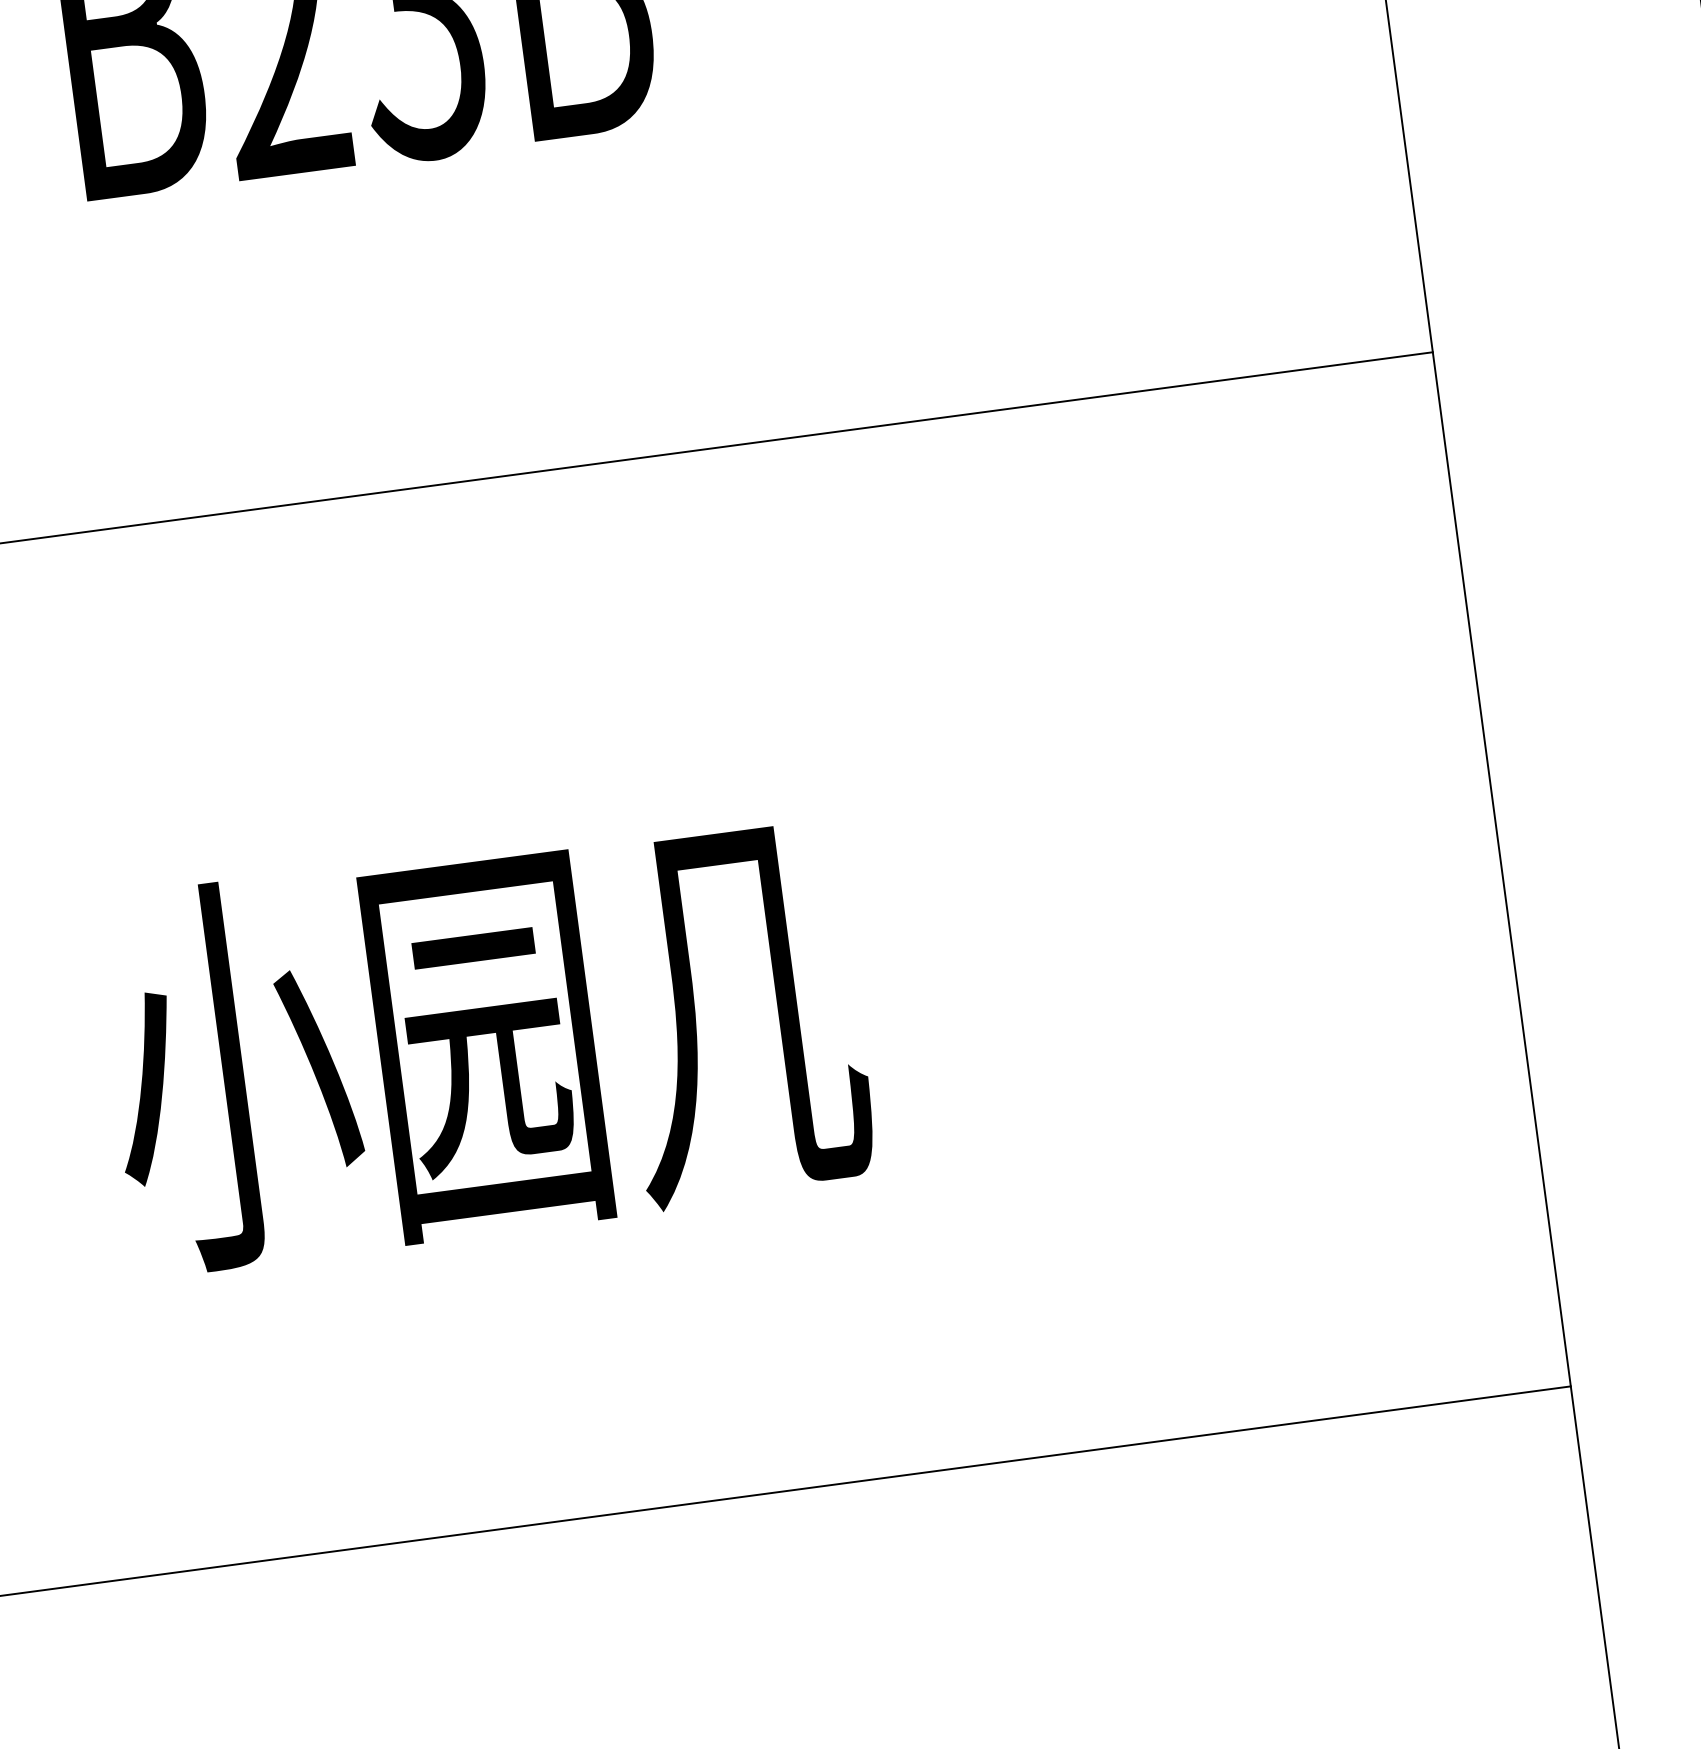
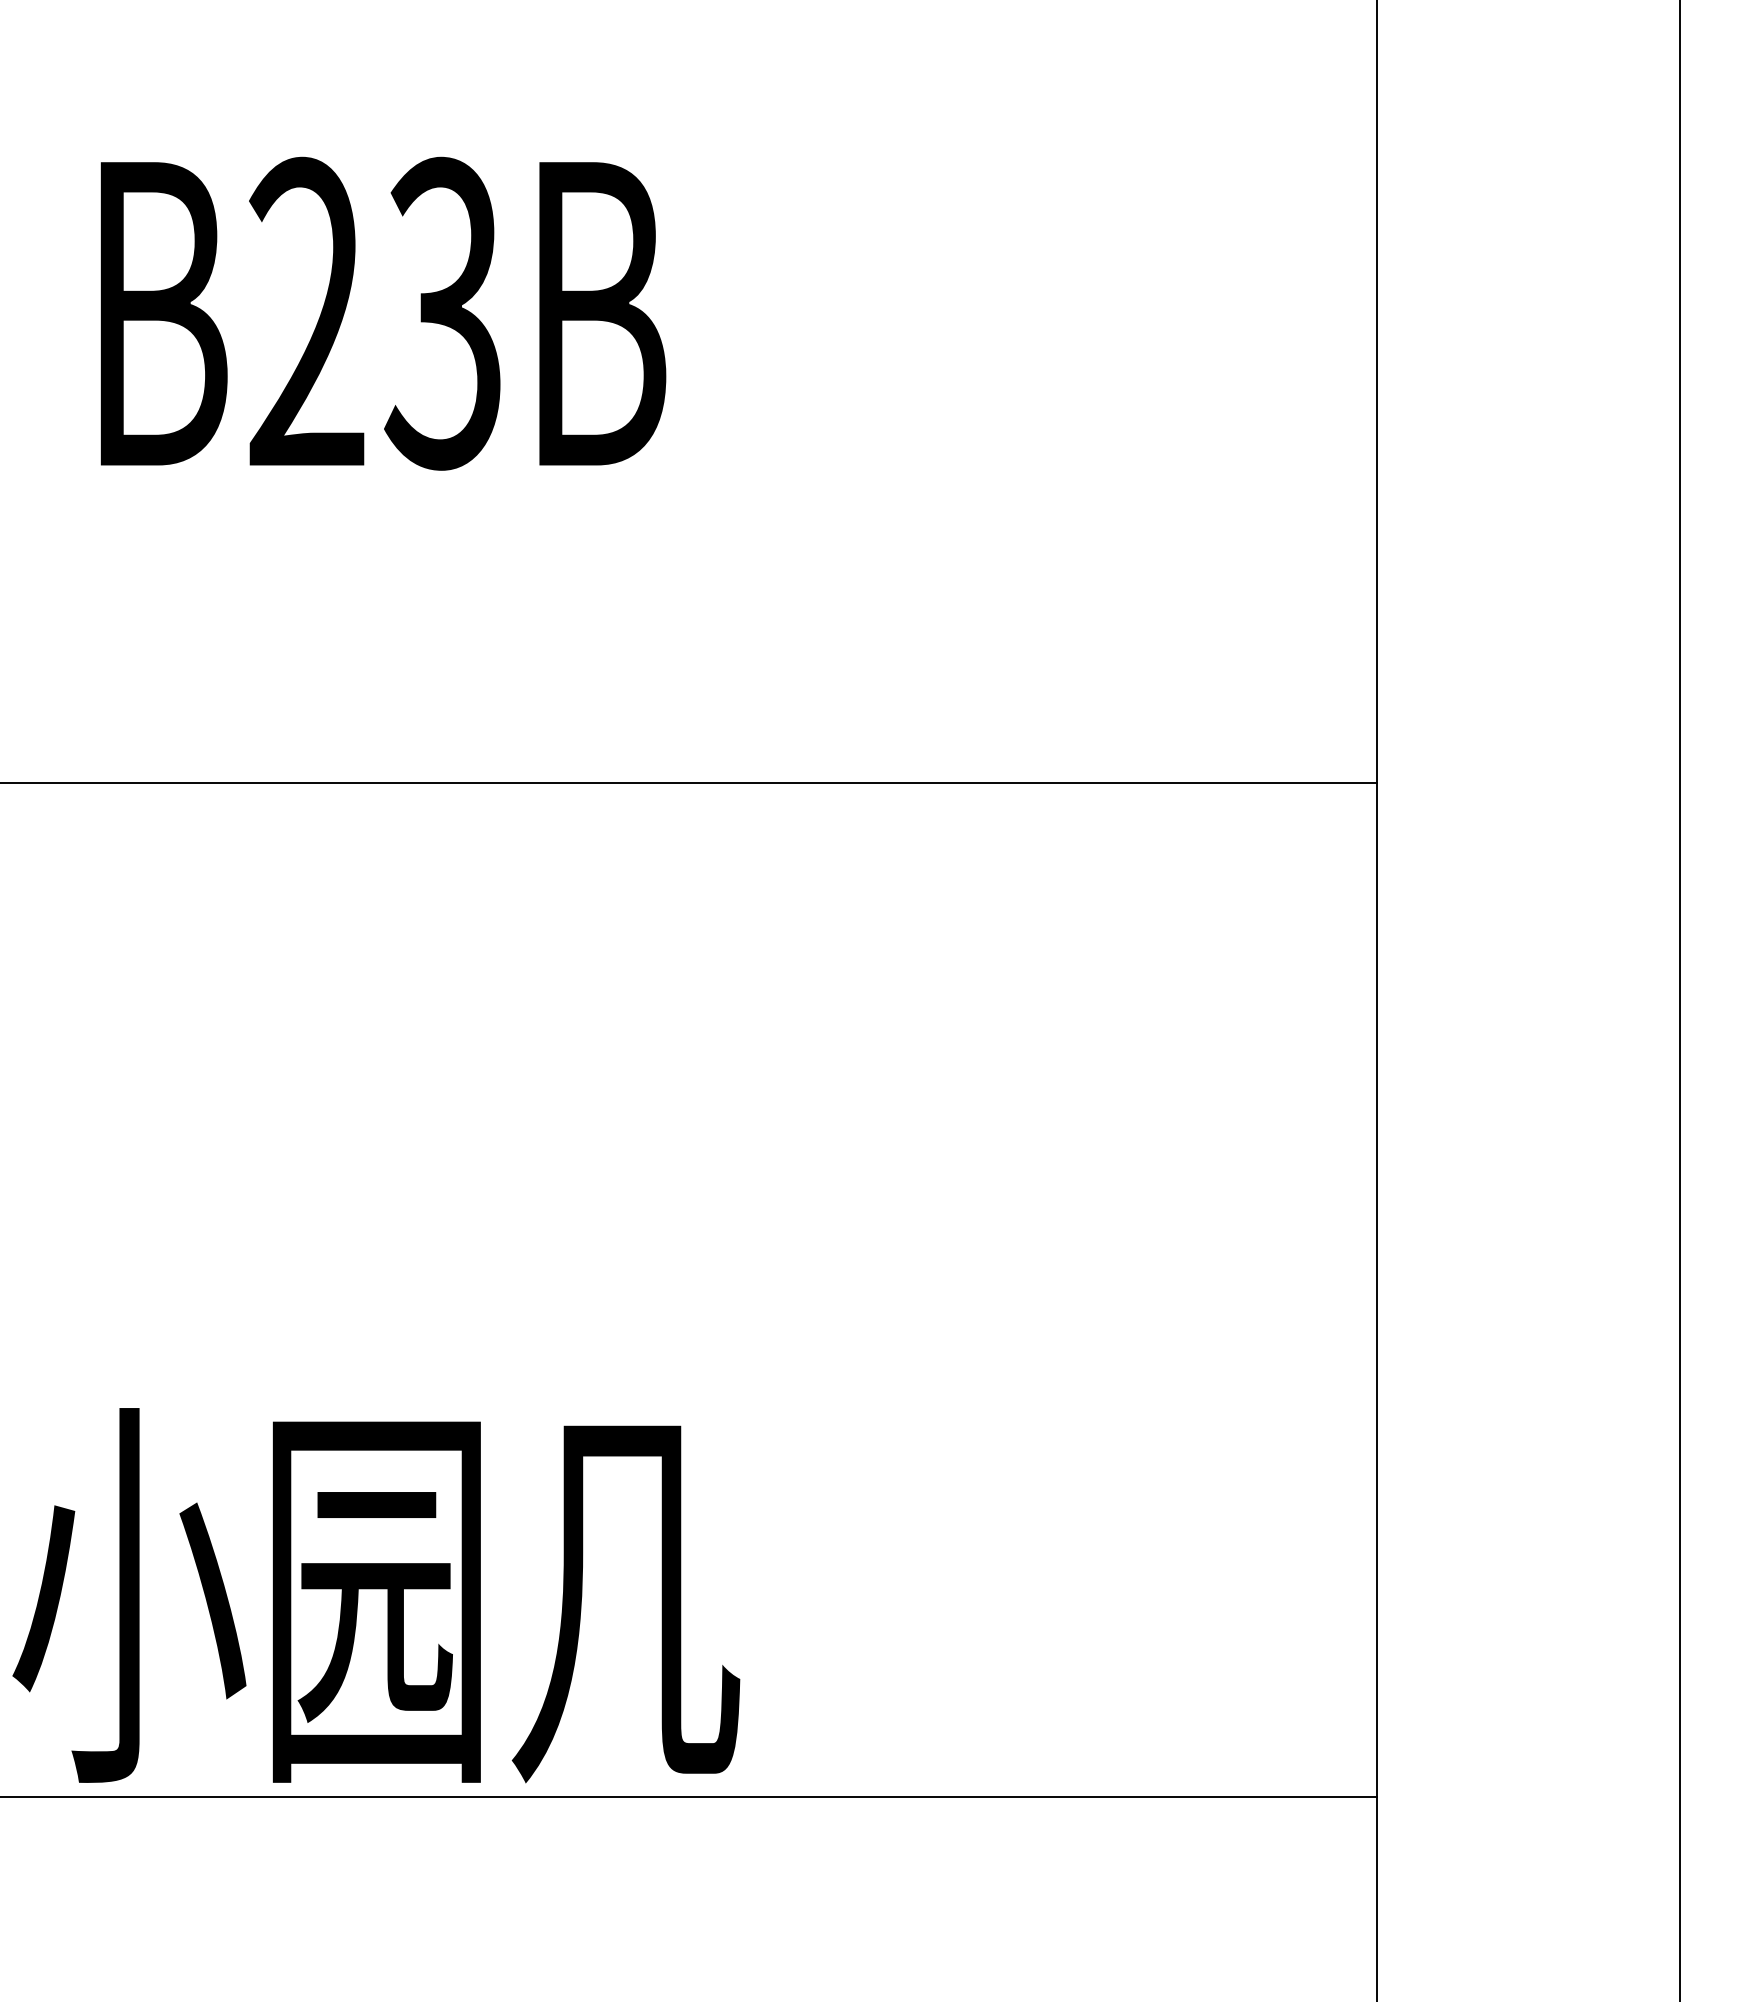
text: (485, 1040) -> (376, 1595), moved

